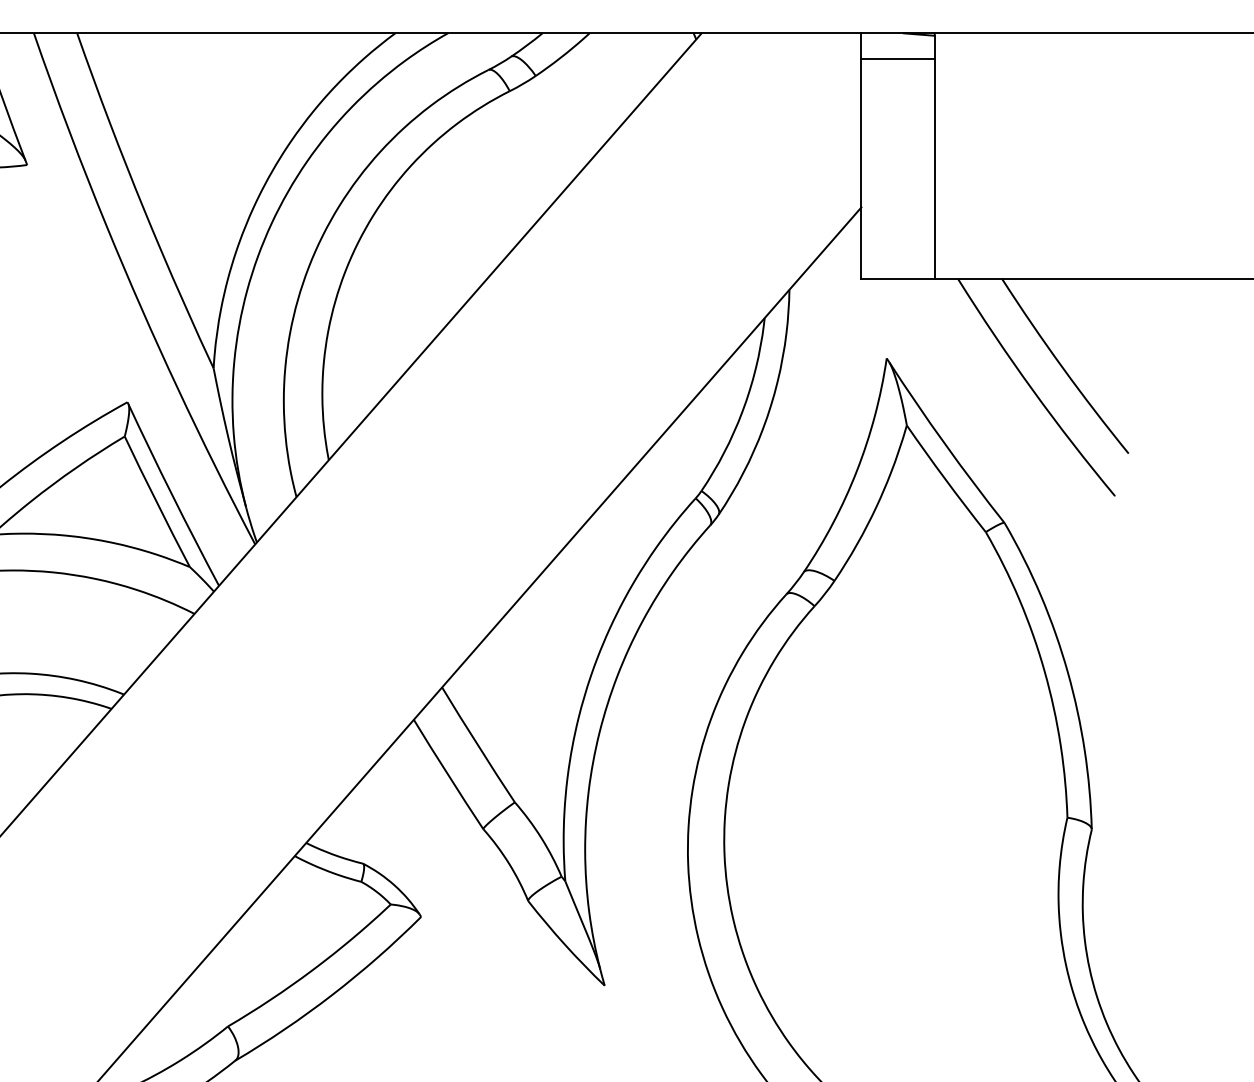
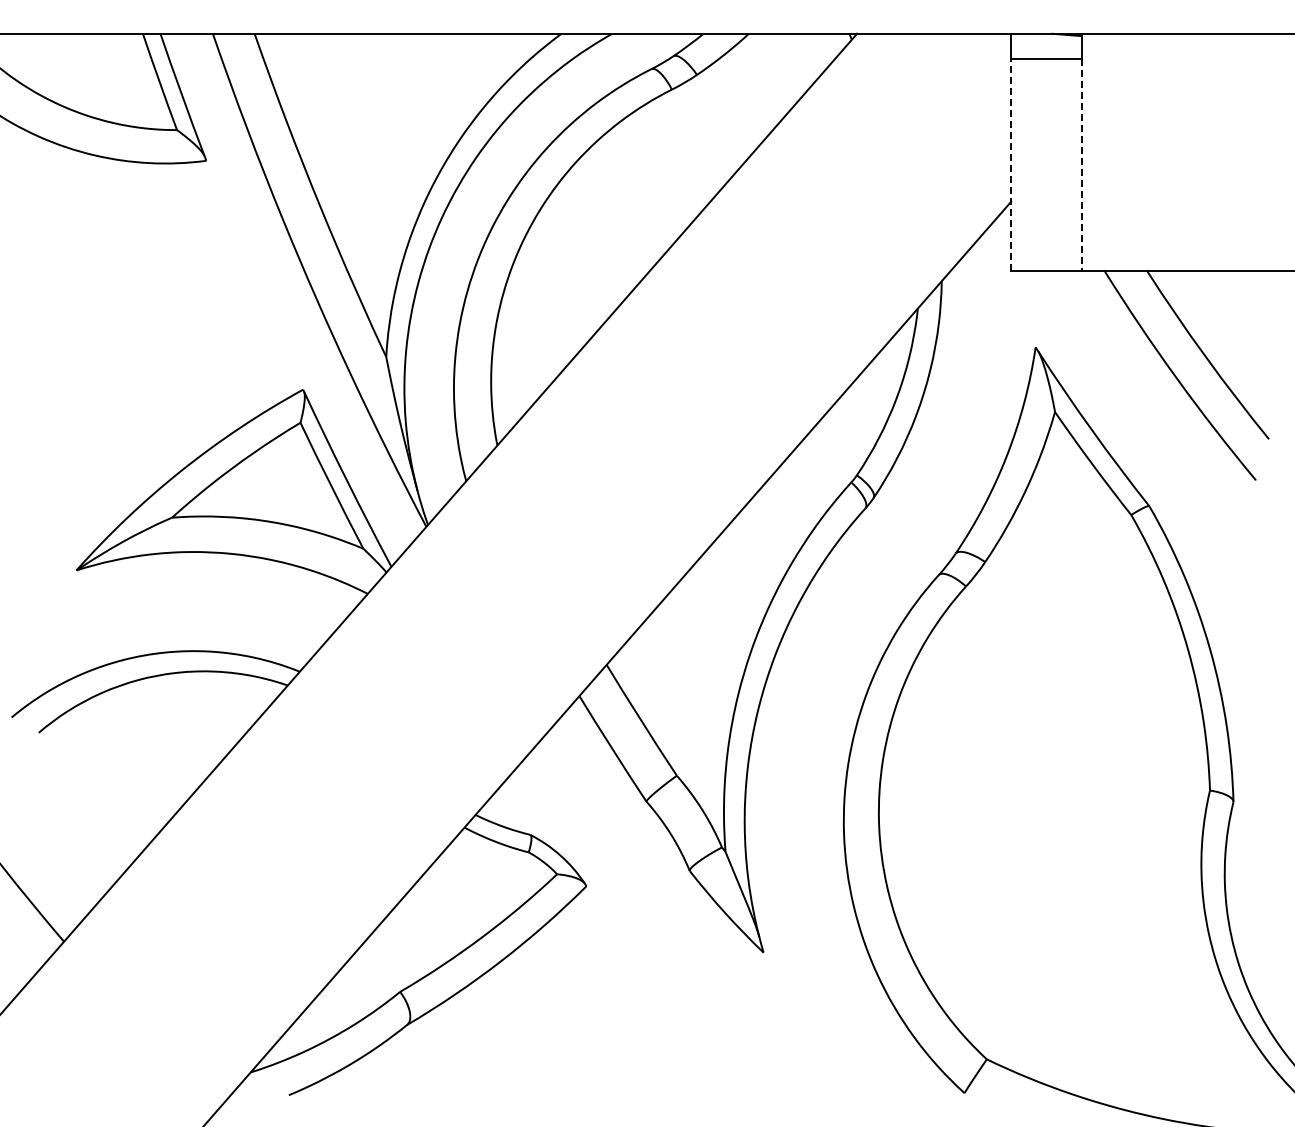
line: (861, 168) -> (1011, 164), solid -> dashed
line: (935, 169) -> (1082, 165), solid -> dashed

